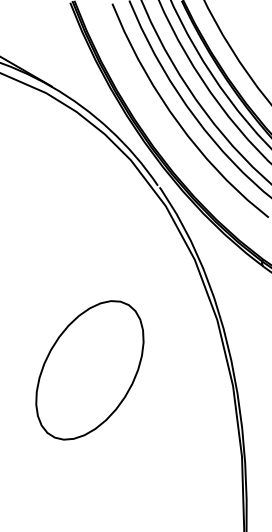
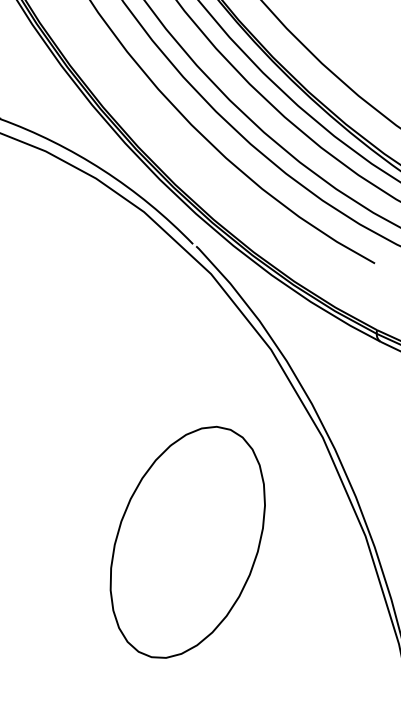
part: (89, 370) -> (187, 542), moved

